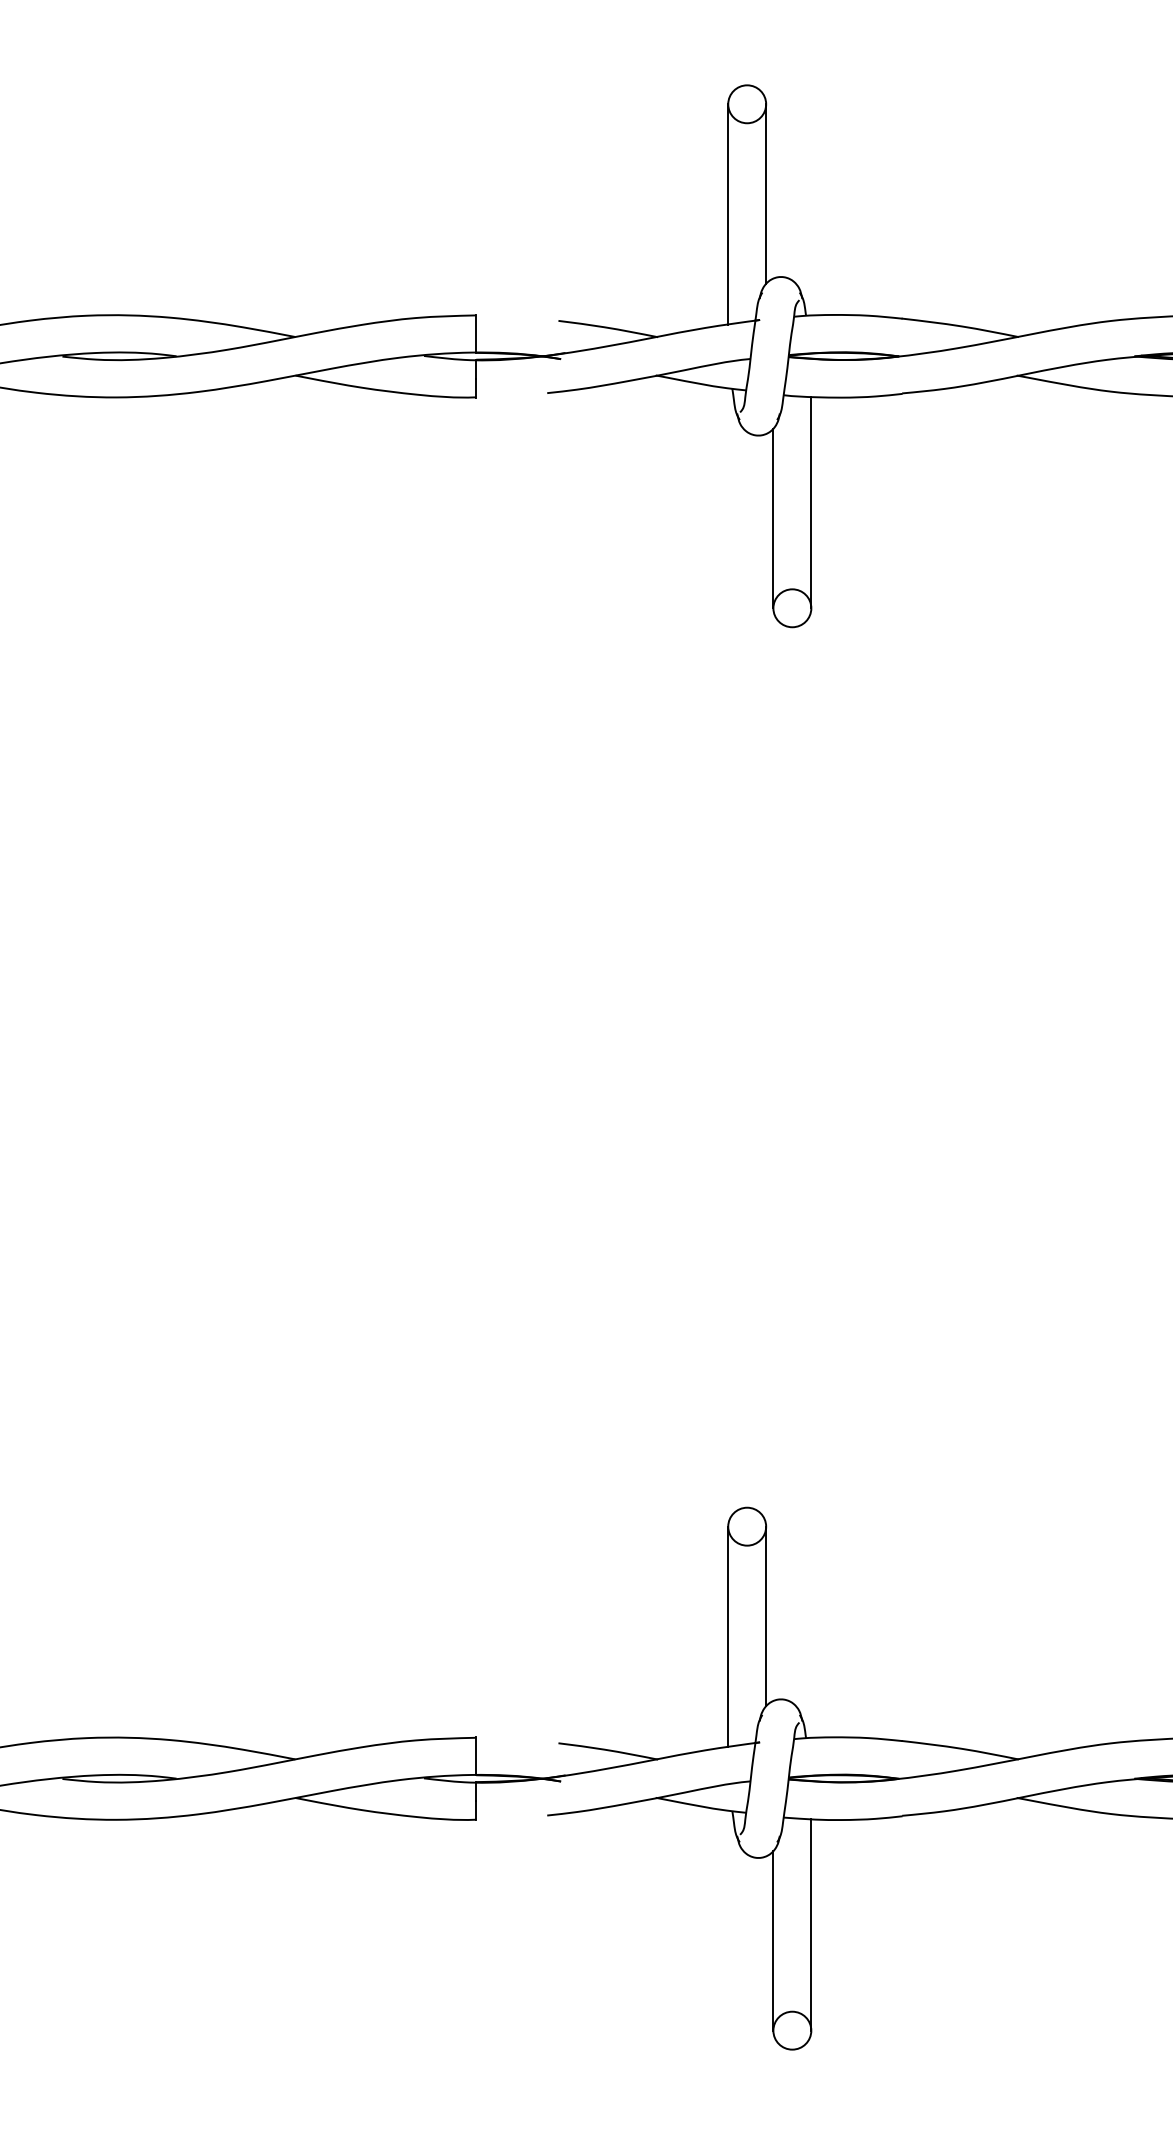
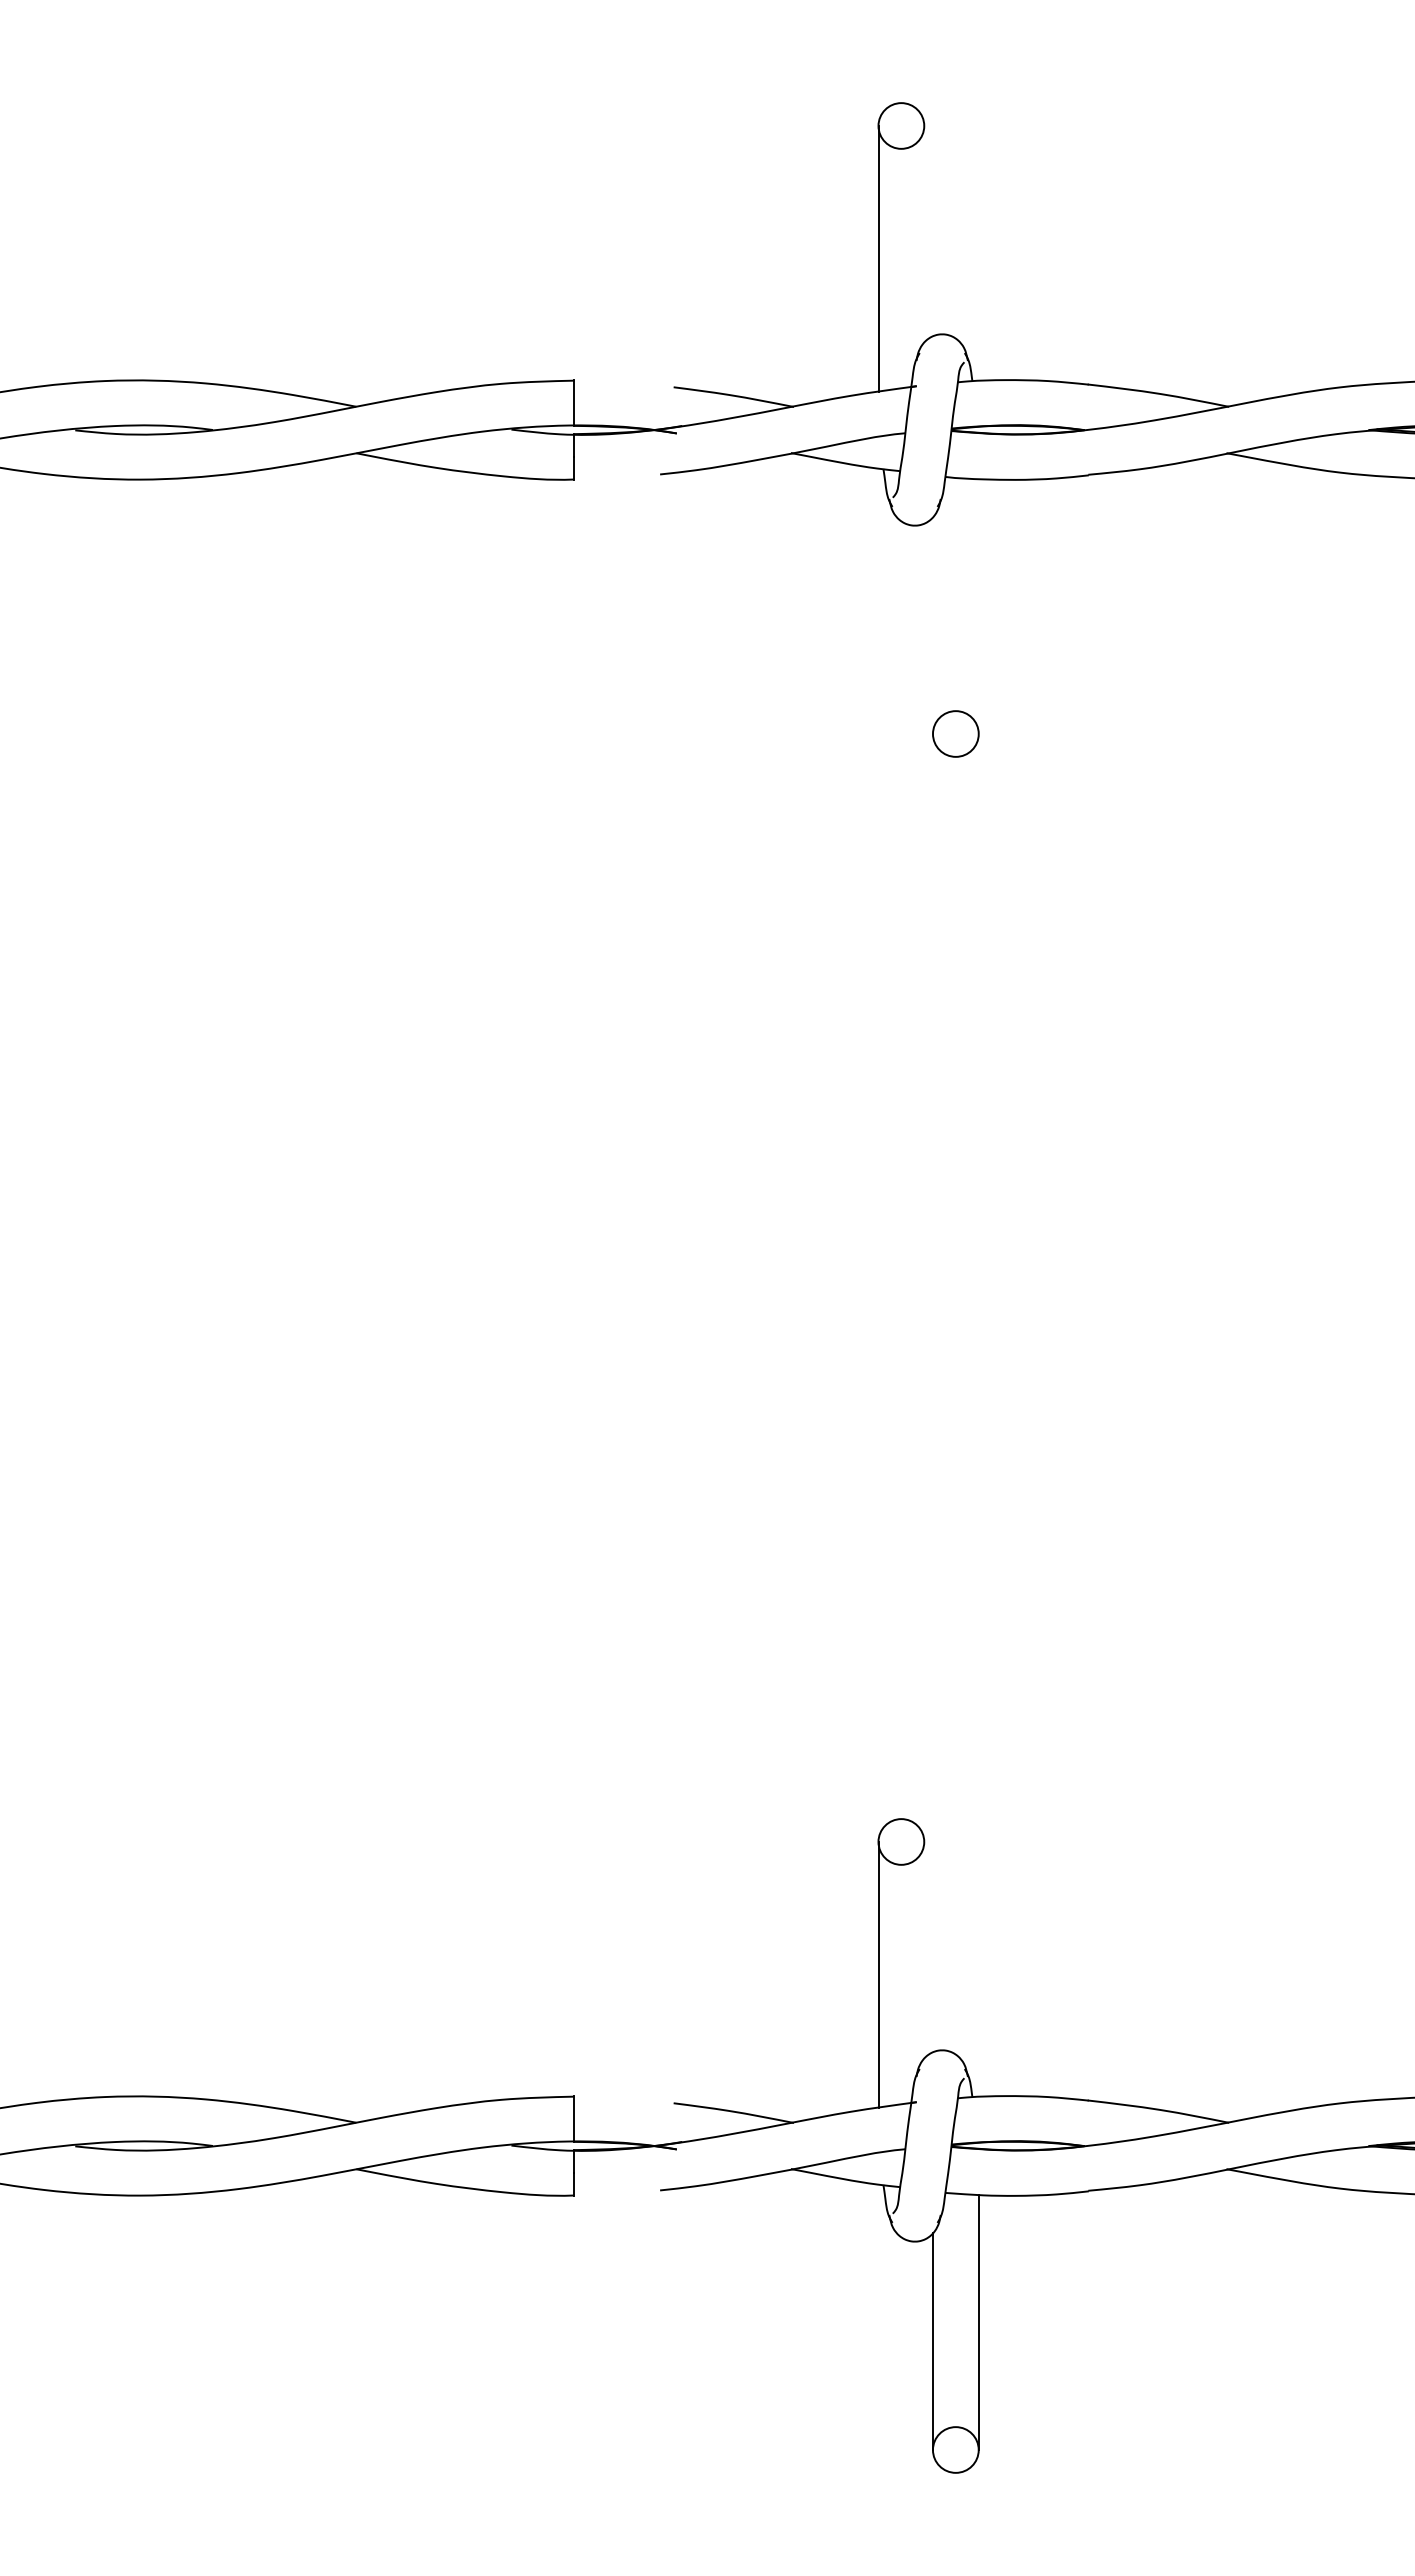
line: (766, 193) -> (924, 233), removed
line: (811, 502) -> (978, 606), removed
line: (773, 518) -> (932, 625), removed
line: (766, 1615) -> (924, 1949), removed

